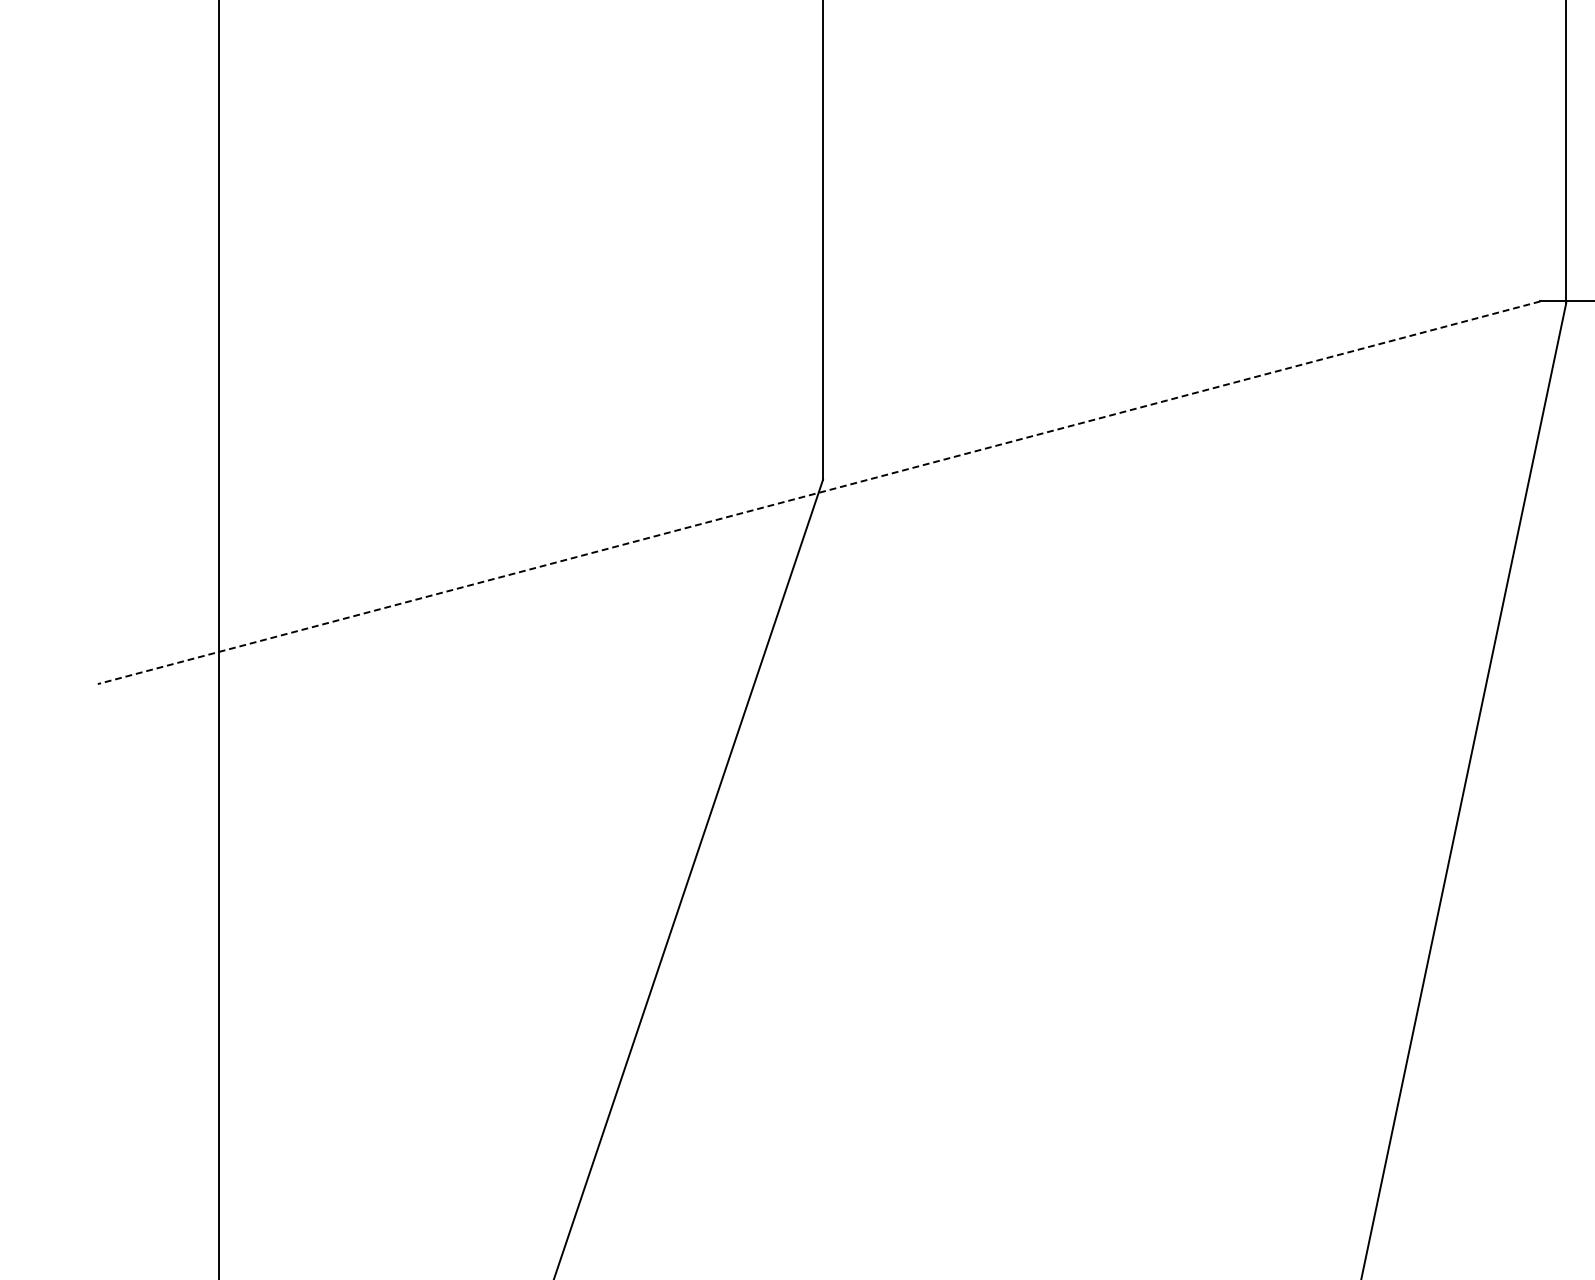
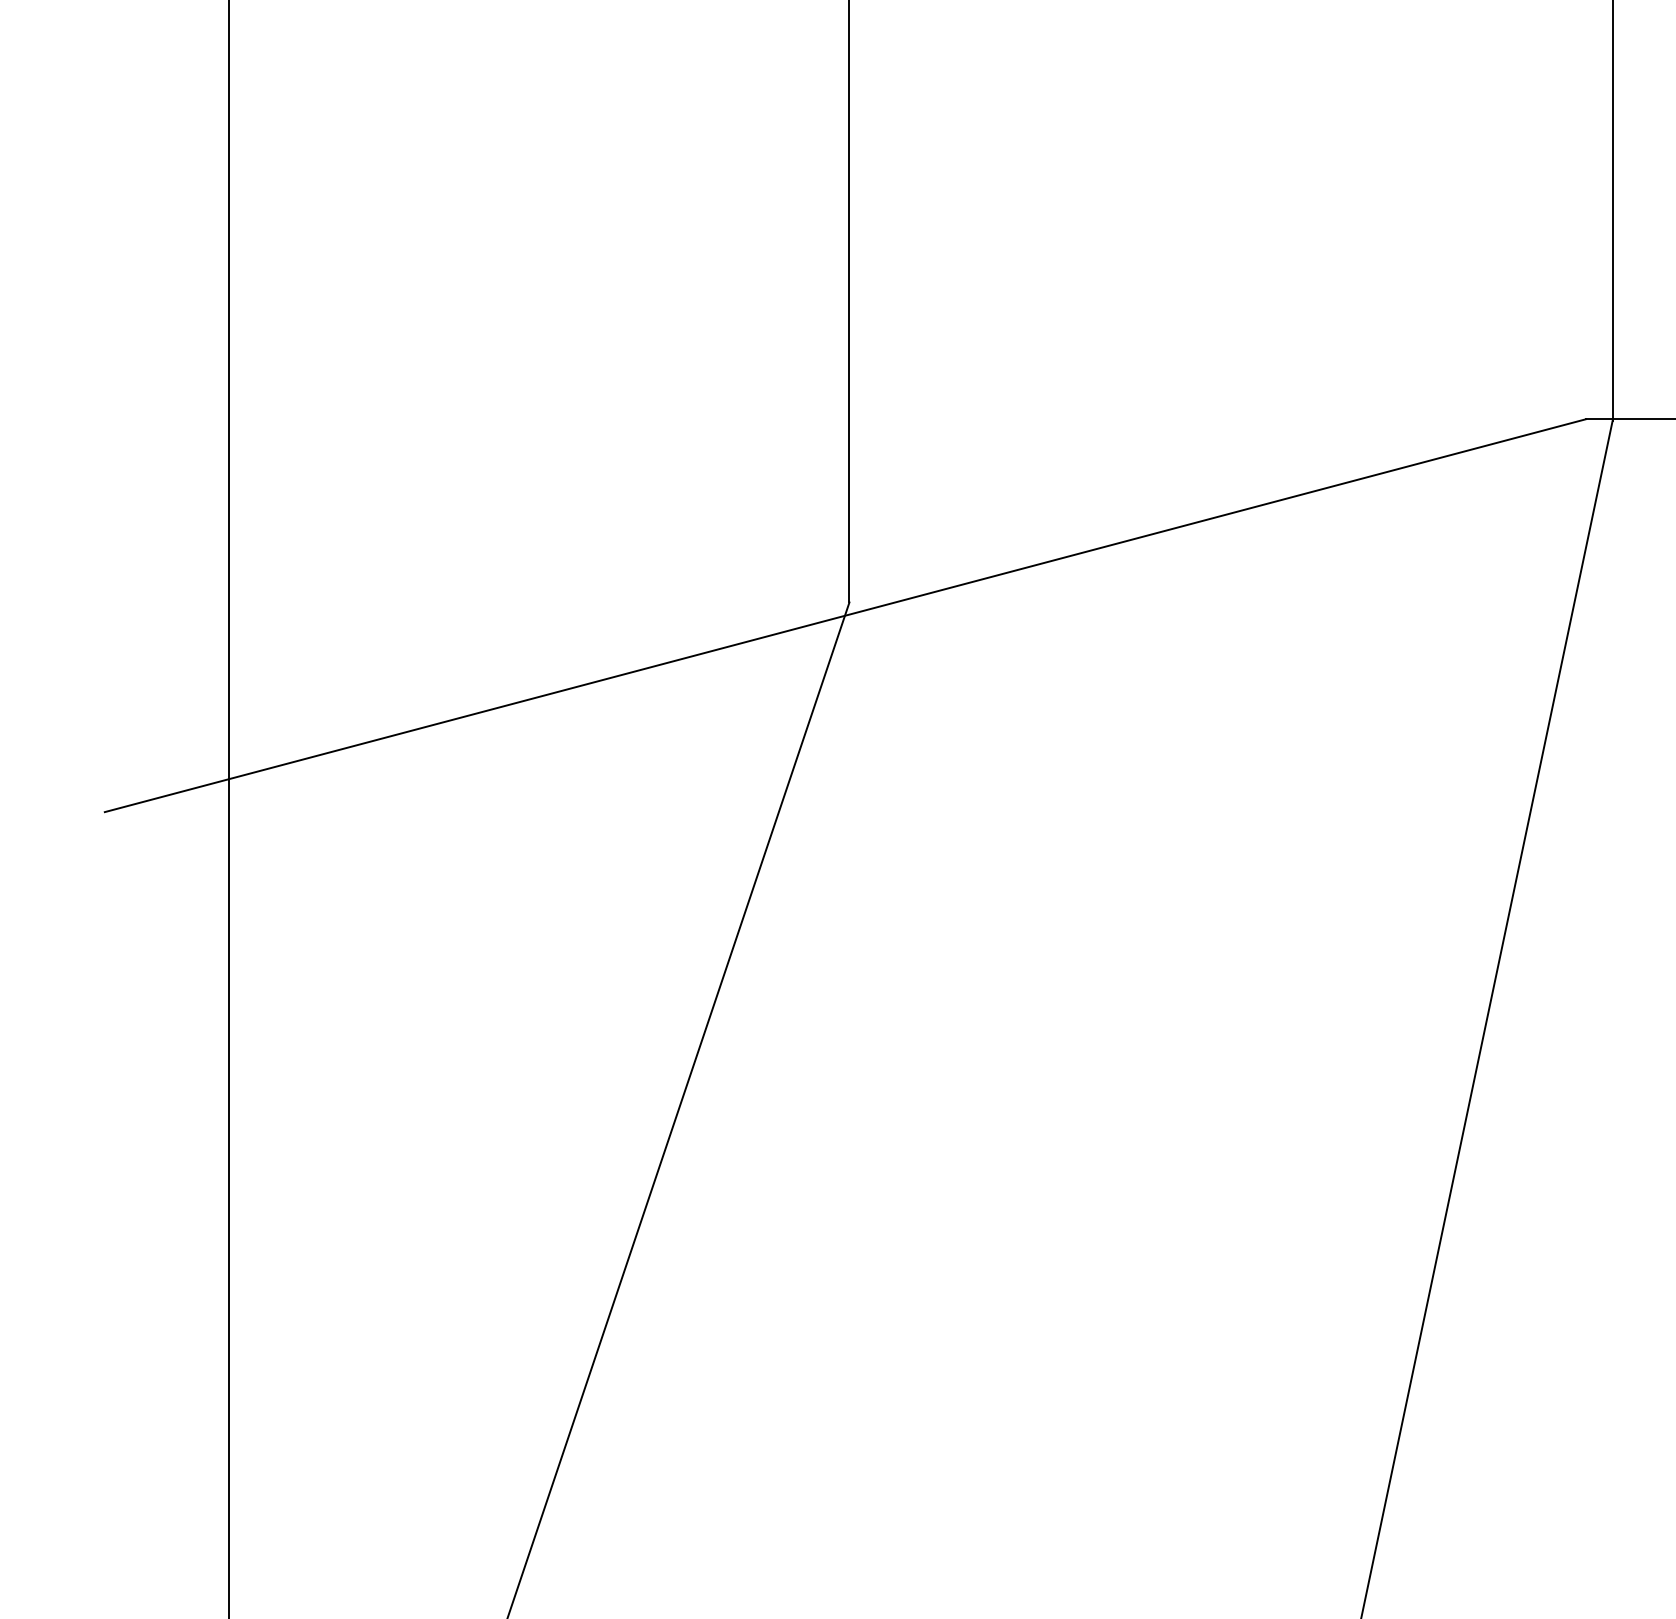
line: (818, 492) -> (844, 615), dashed -> solid

